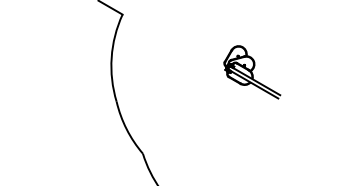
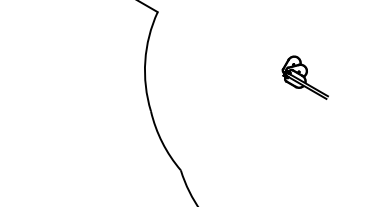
part: (252, 71) -> (305, 76), size x0.71

